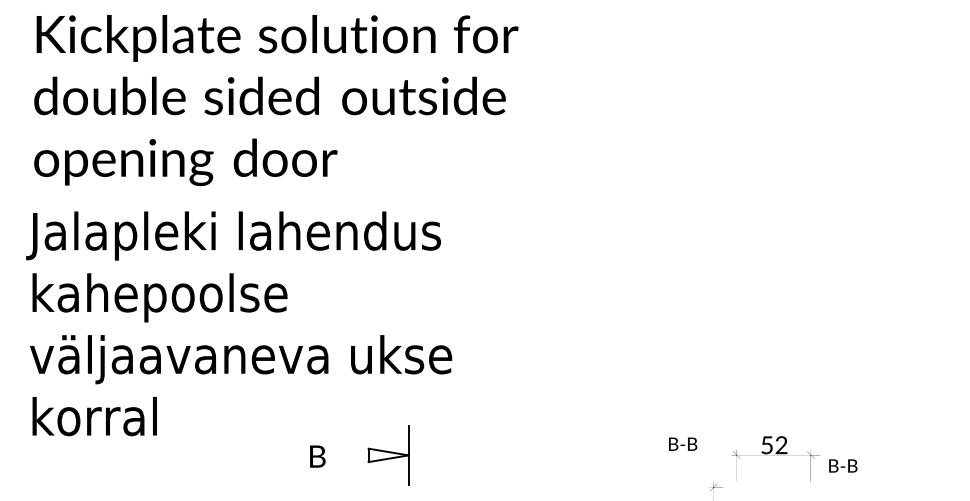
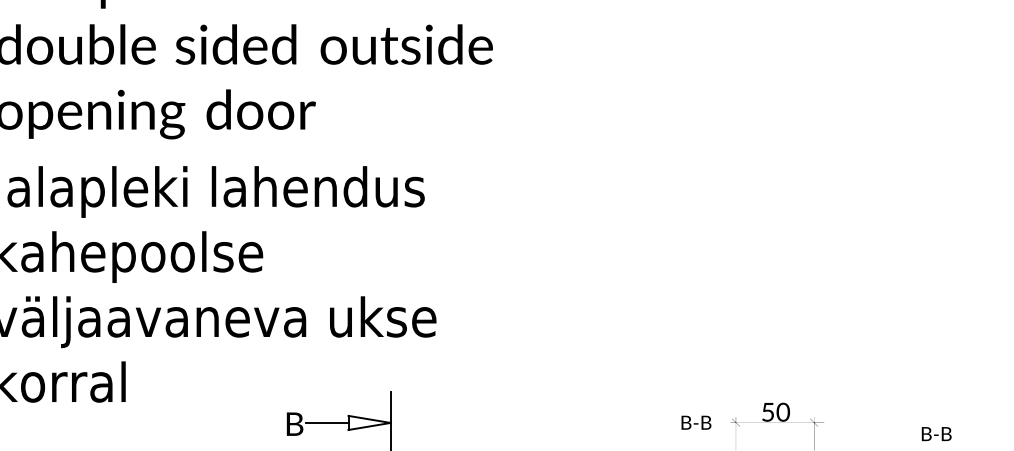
text: (683, 443) -> (696, 421), moved
text: (781, 445) -> (783, 412), 52 -> 50
line: (348, 455) -> (327, 423), added
text: (843, 465) -> (936, 433), moved

